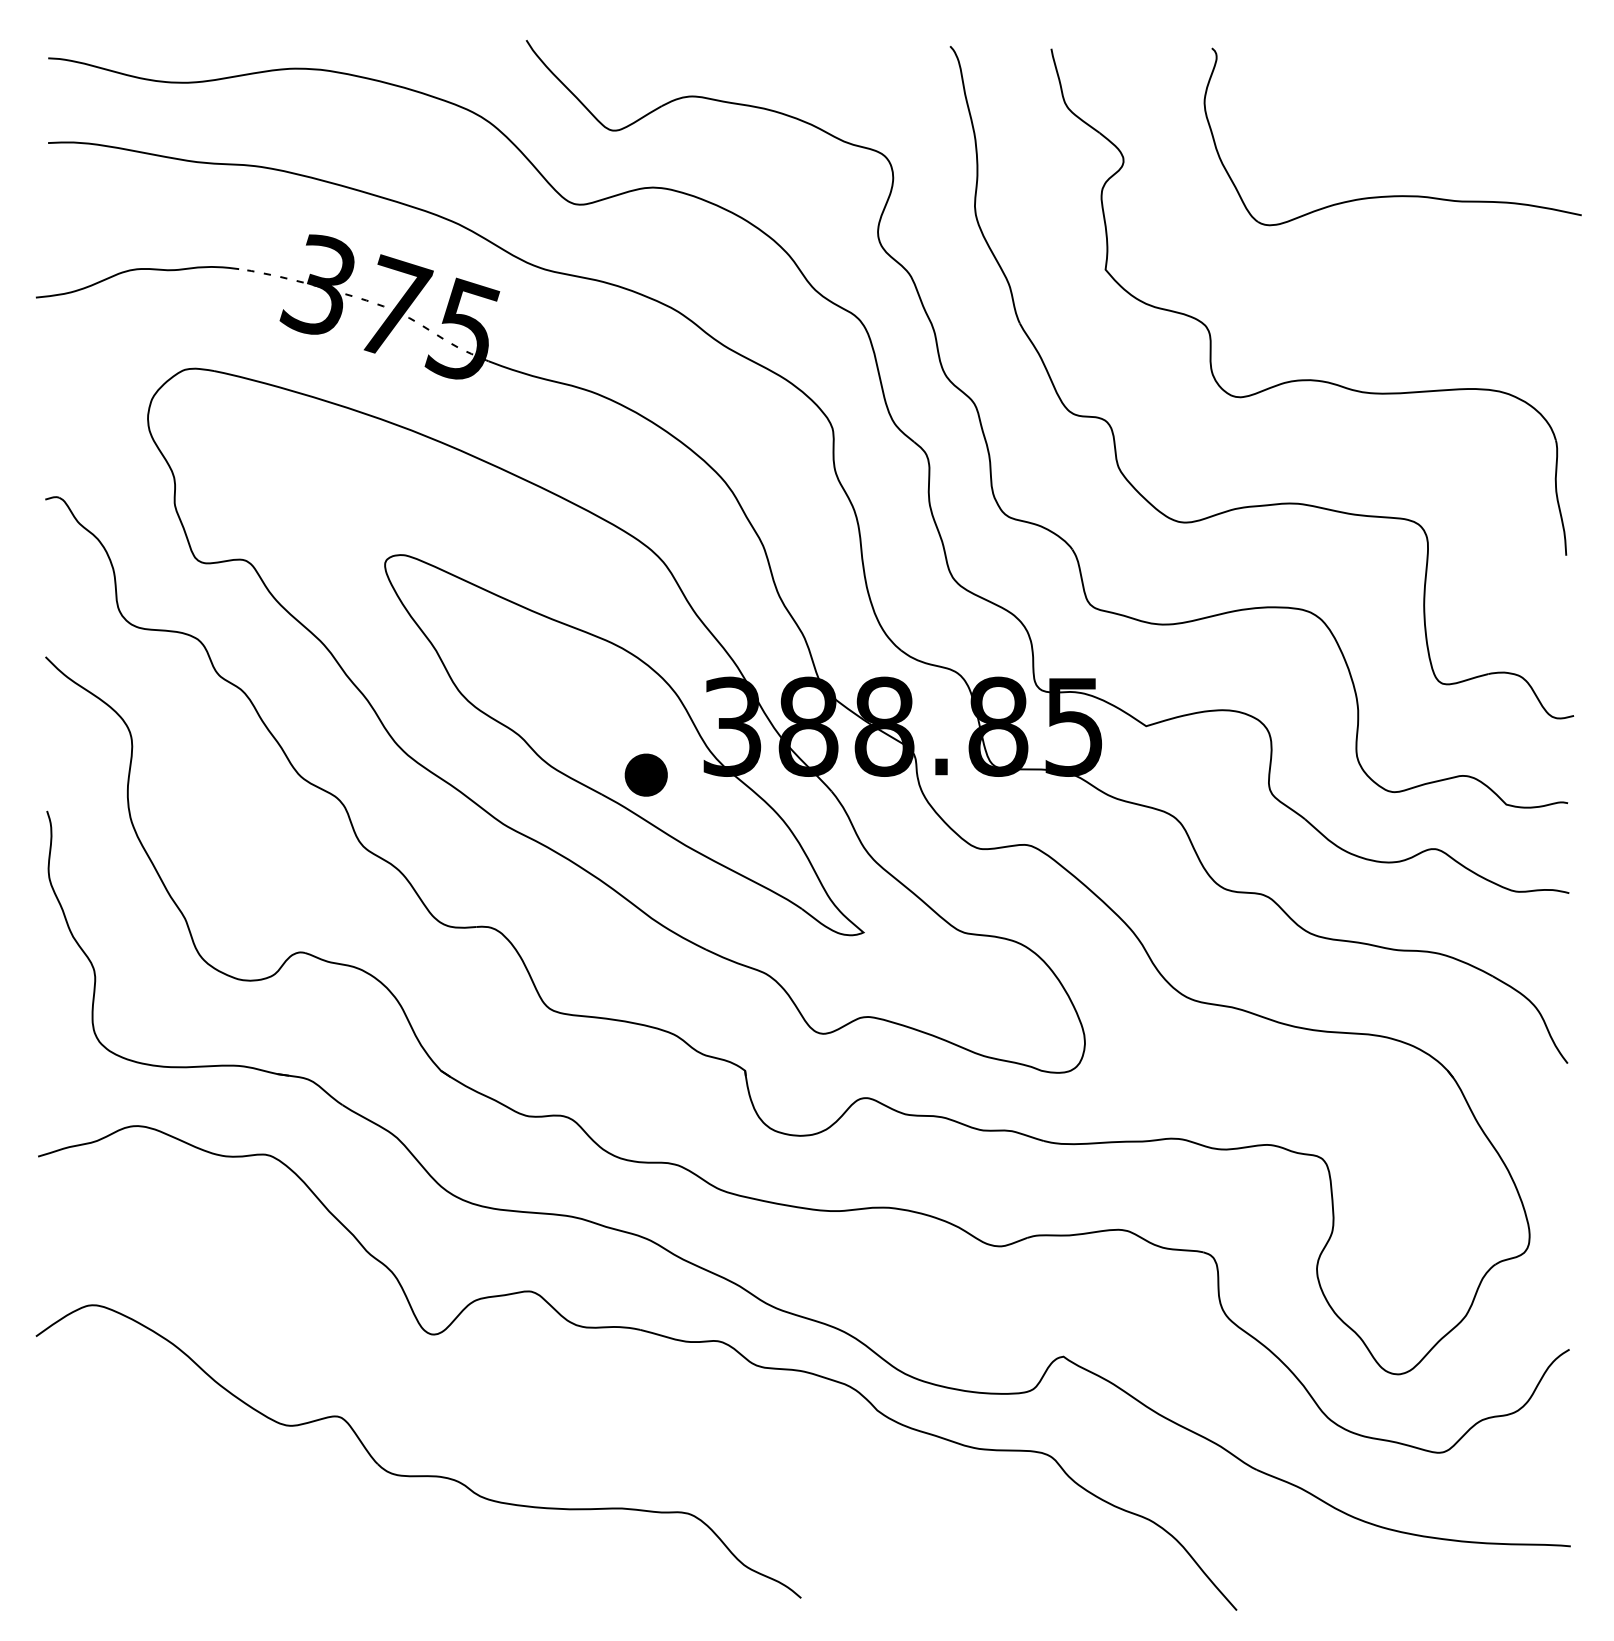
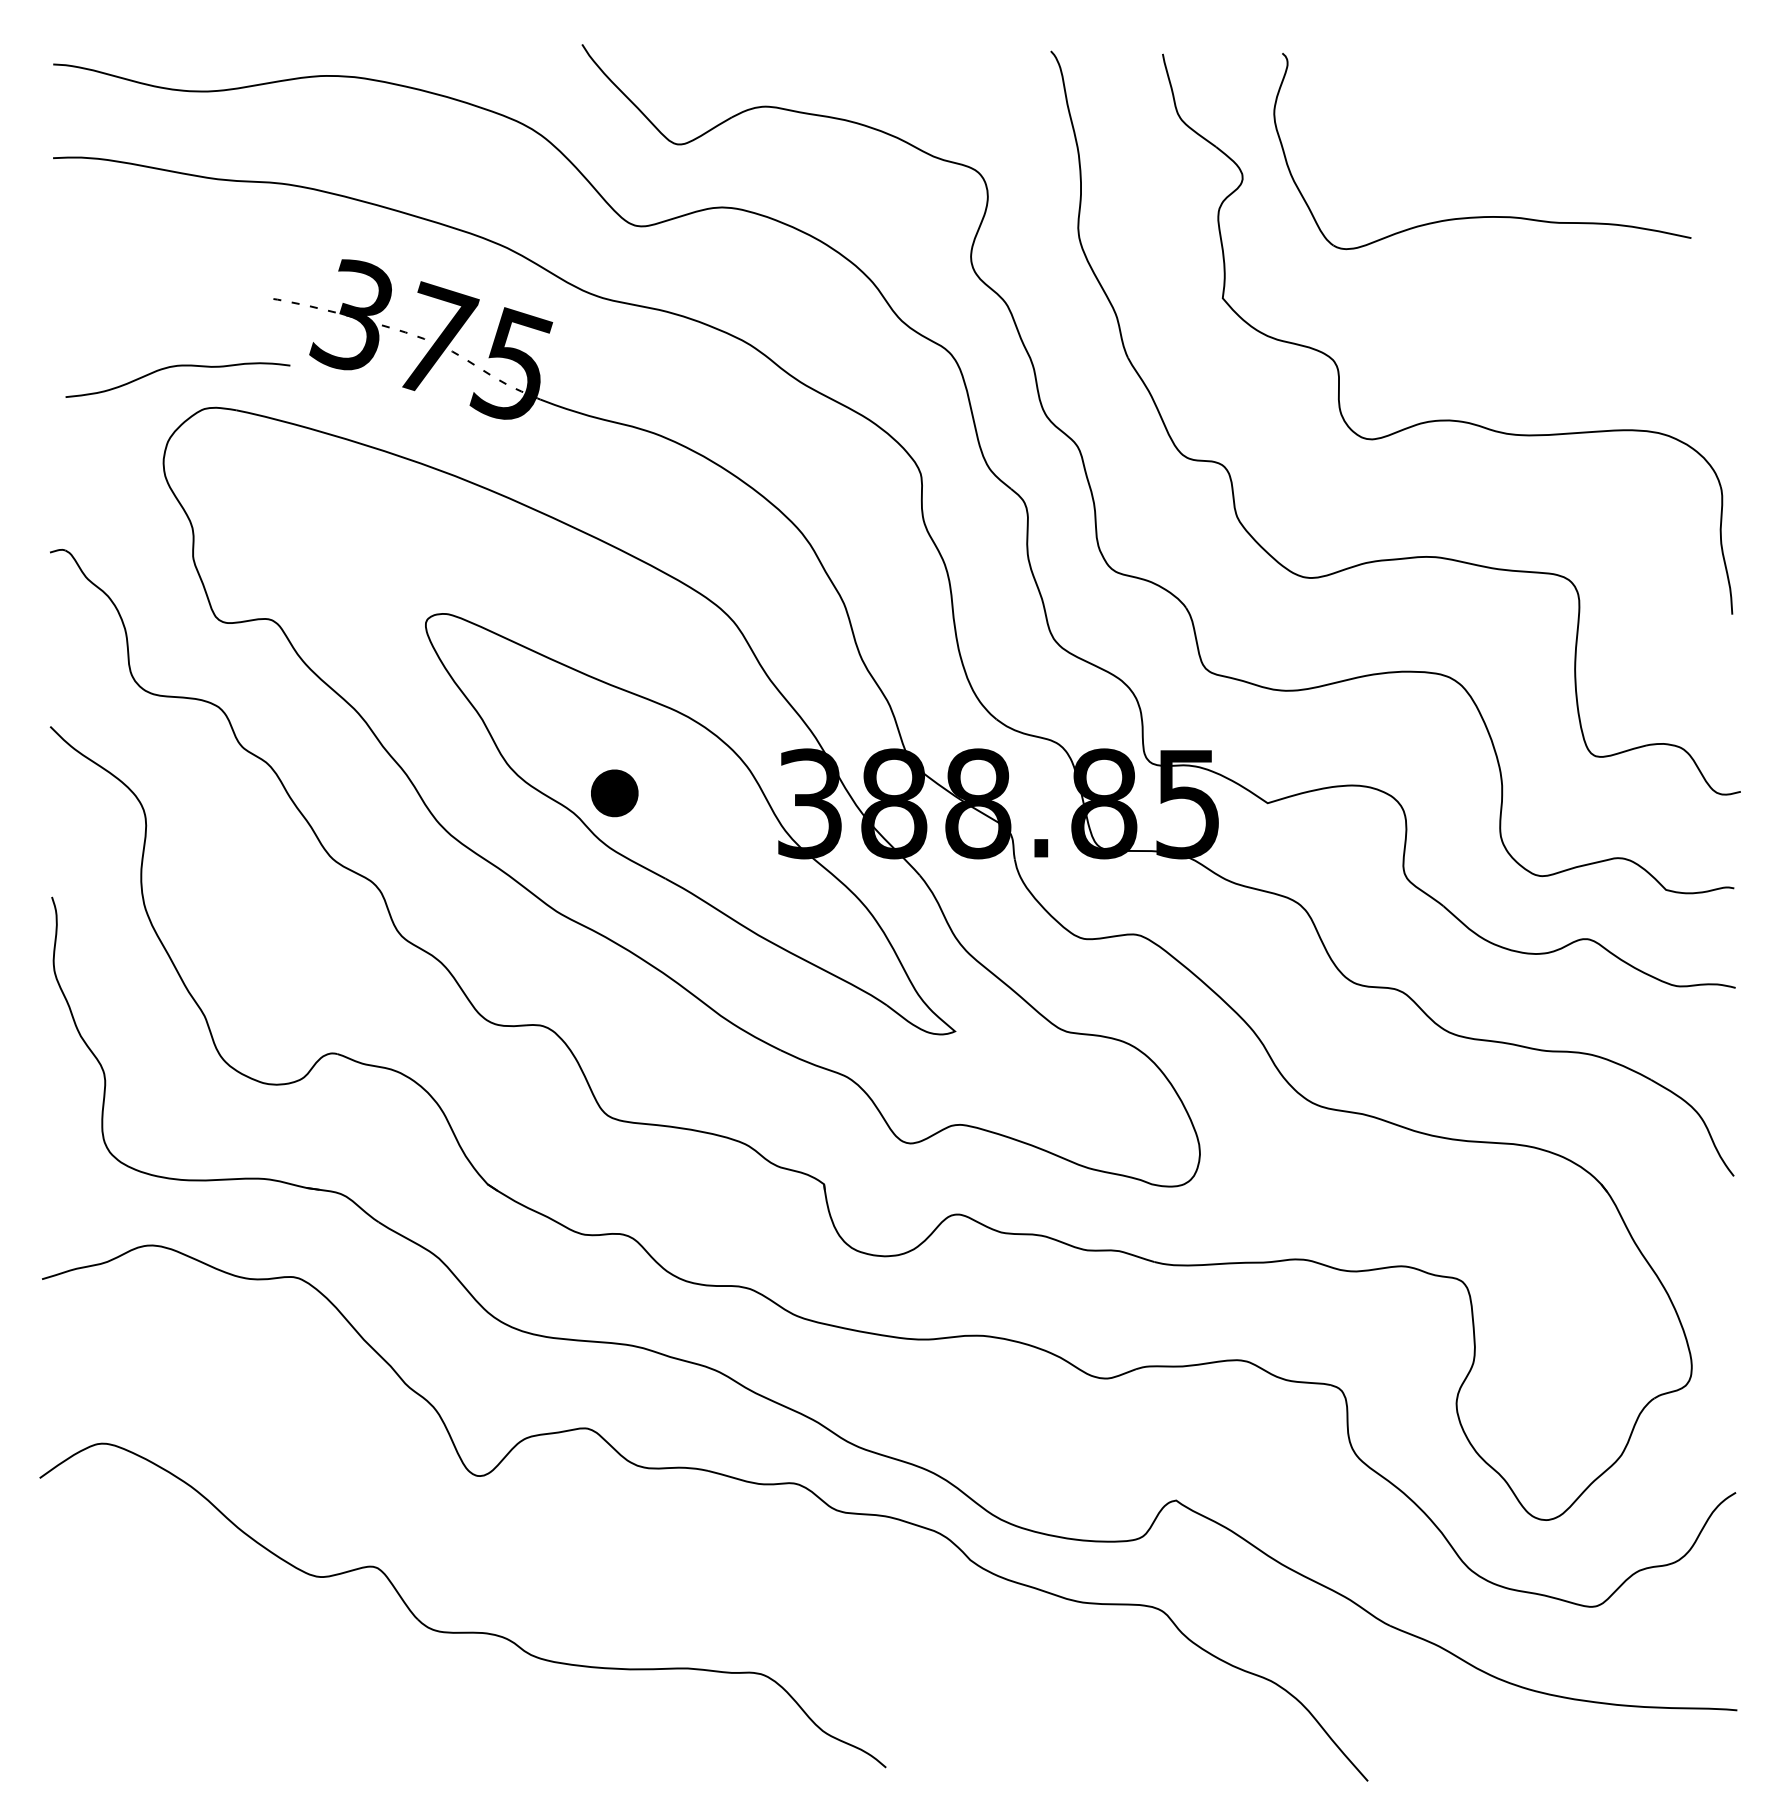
part: (1392, 195) -> (1482, 216), moved
curve: (134, 270) -> (174, 367), moved
part: (646, 775) -> (614, 793), moved

